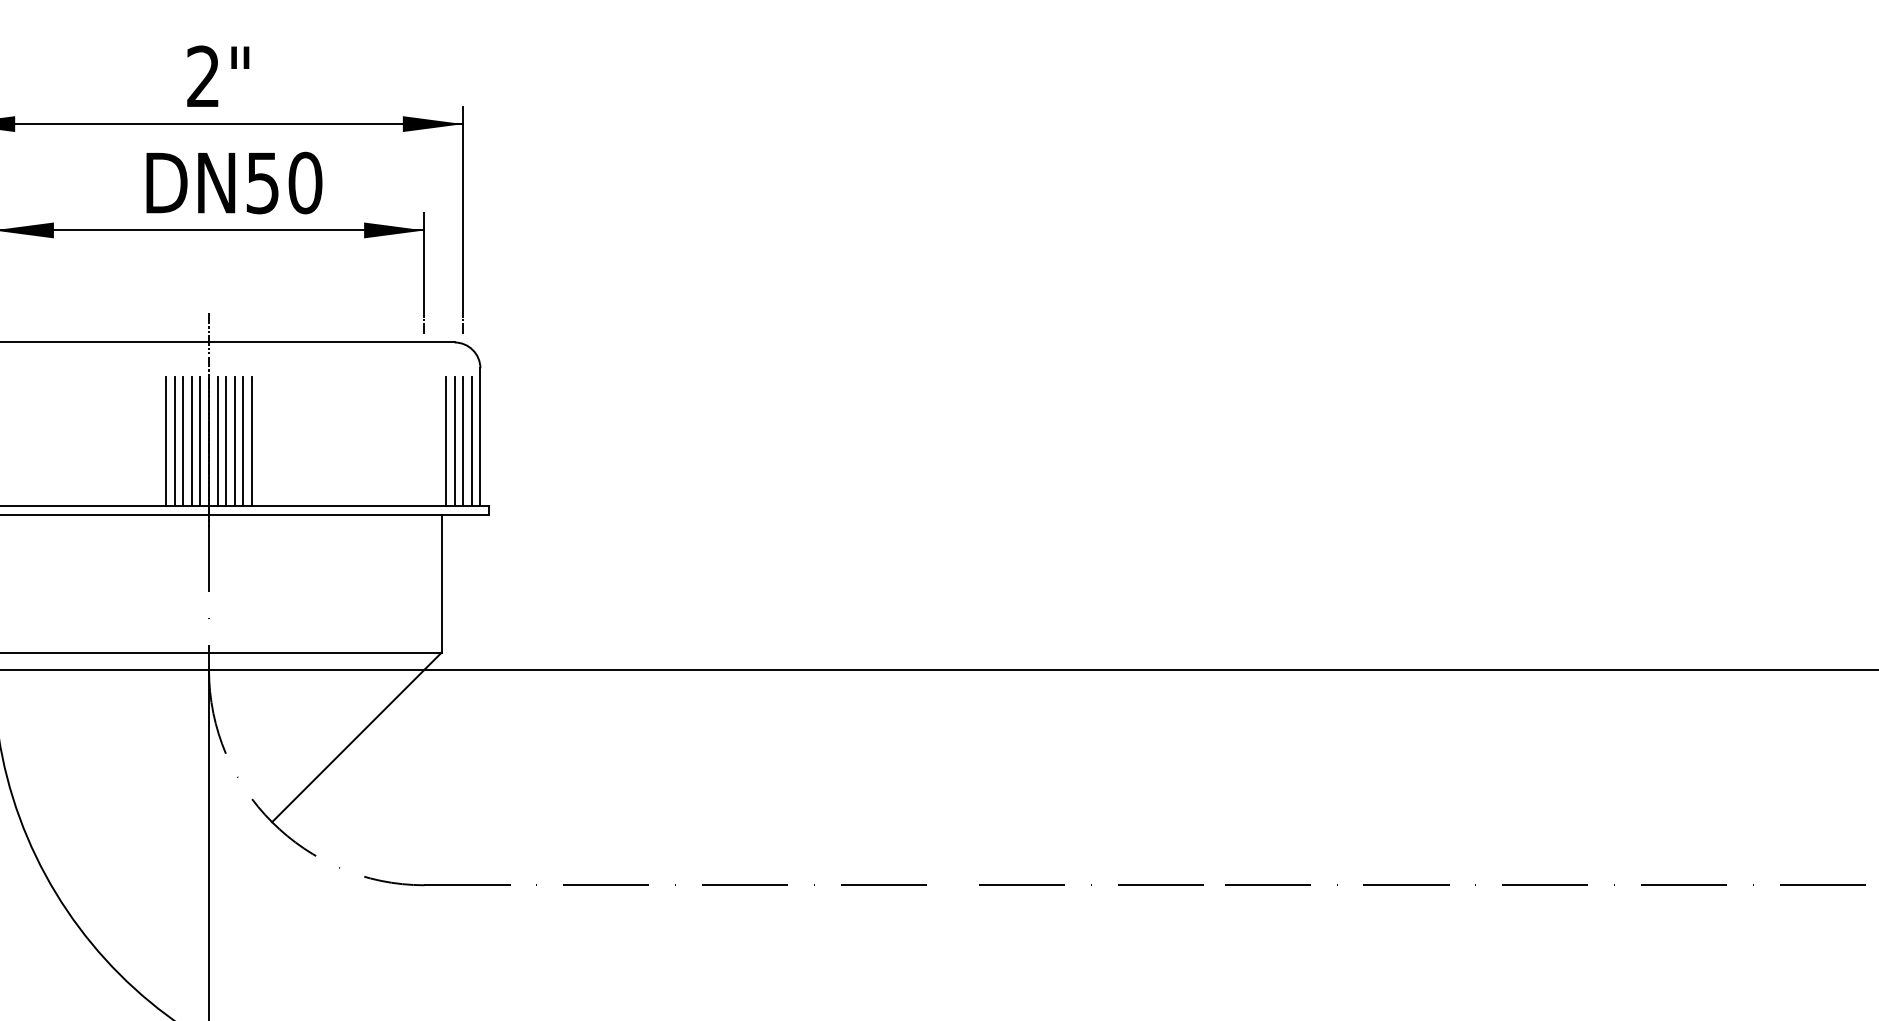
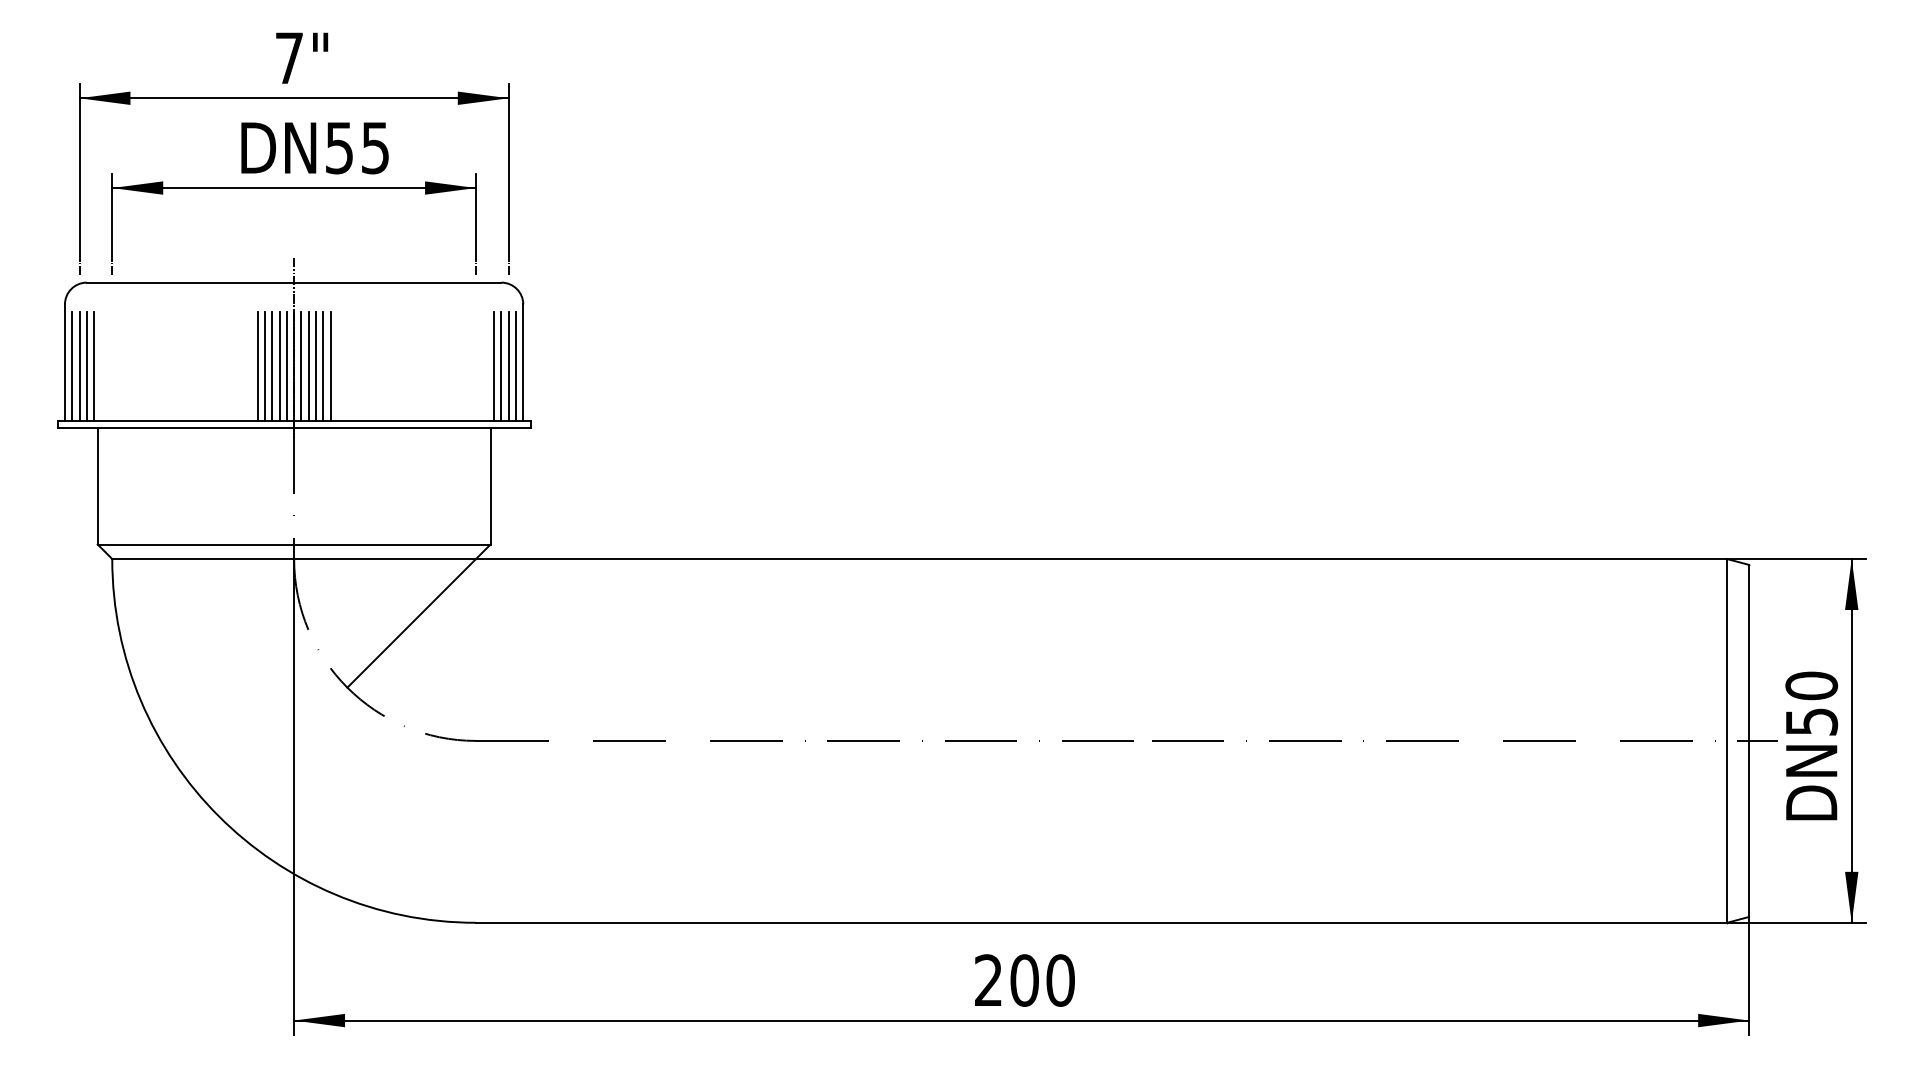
text: (202, 75) -> (288, 57), 2" -> 7"
text: (305, 182) -> (375, 147), 50 -> 55

